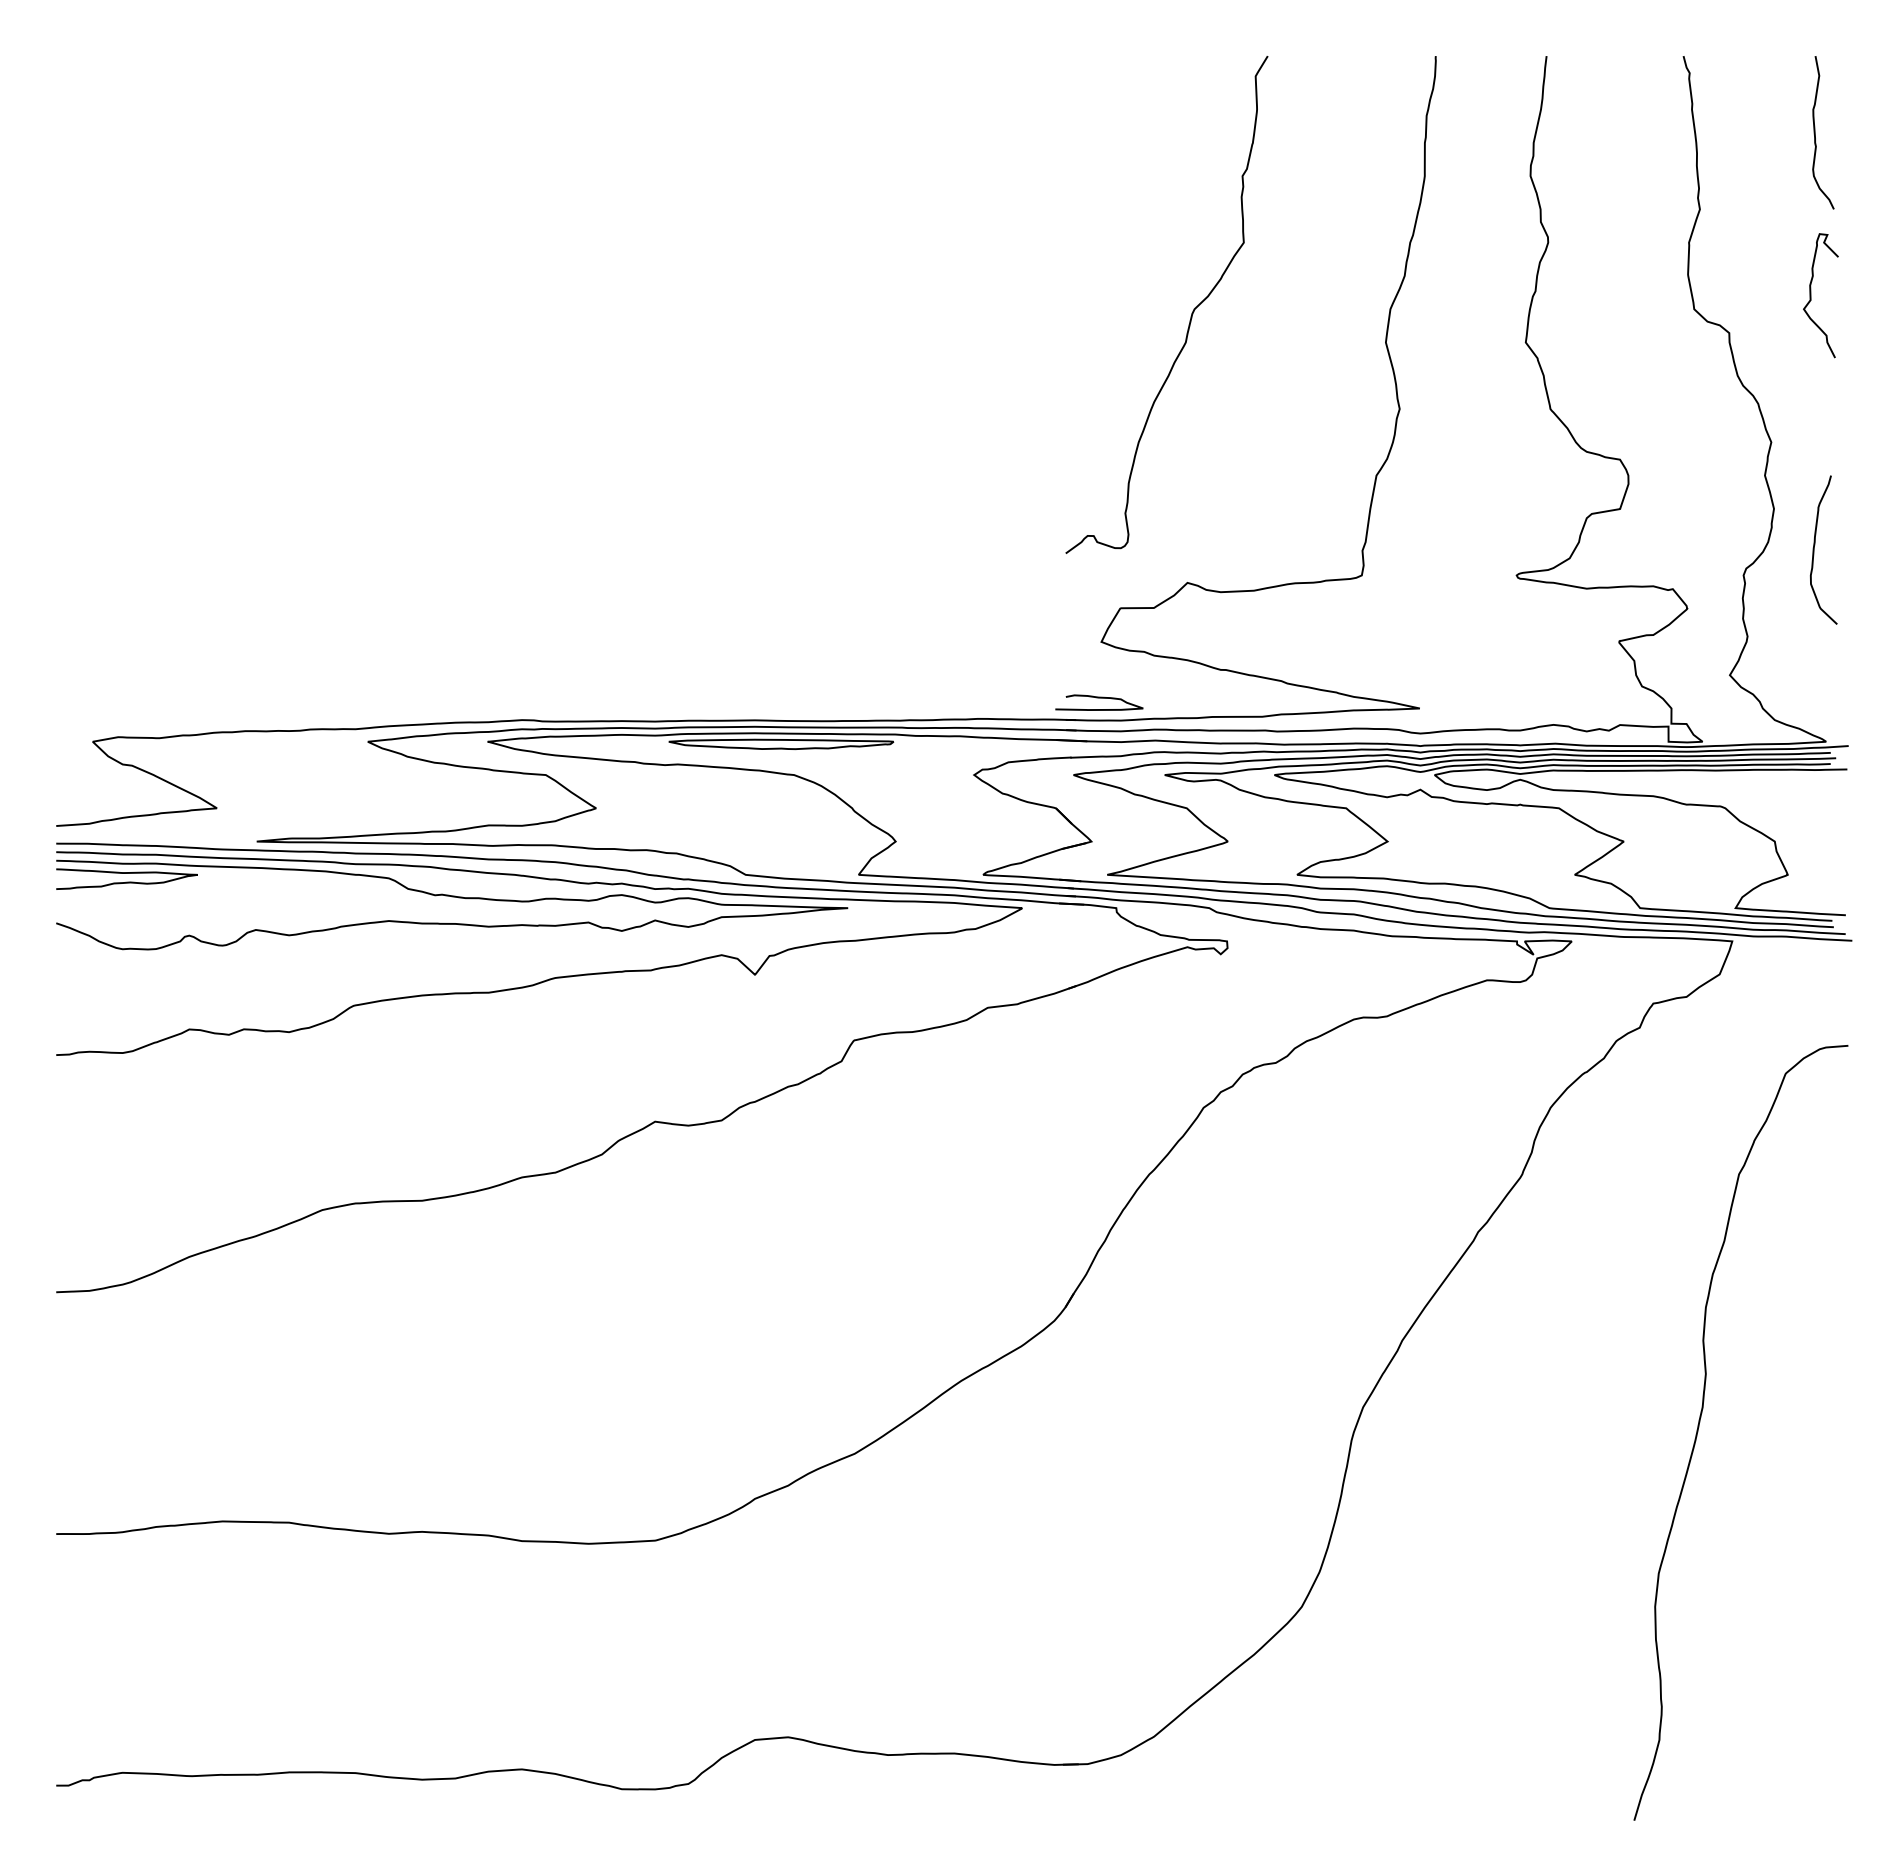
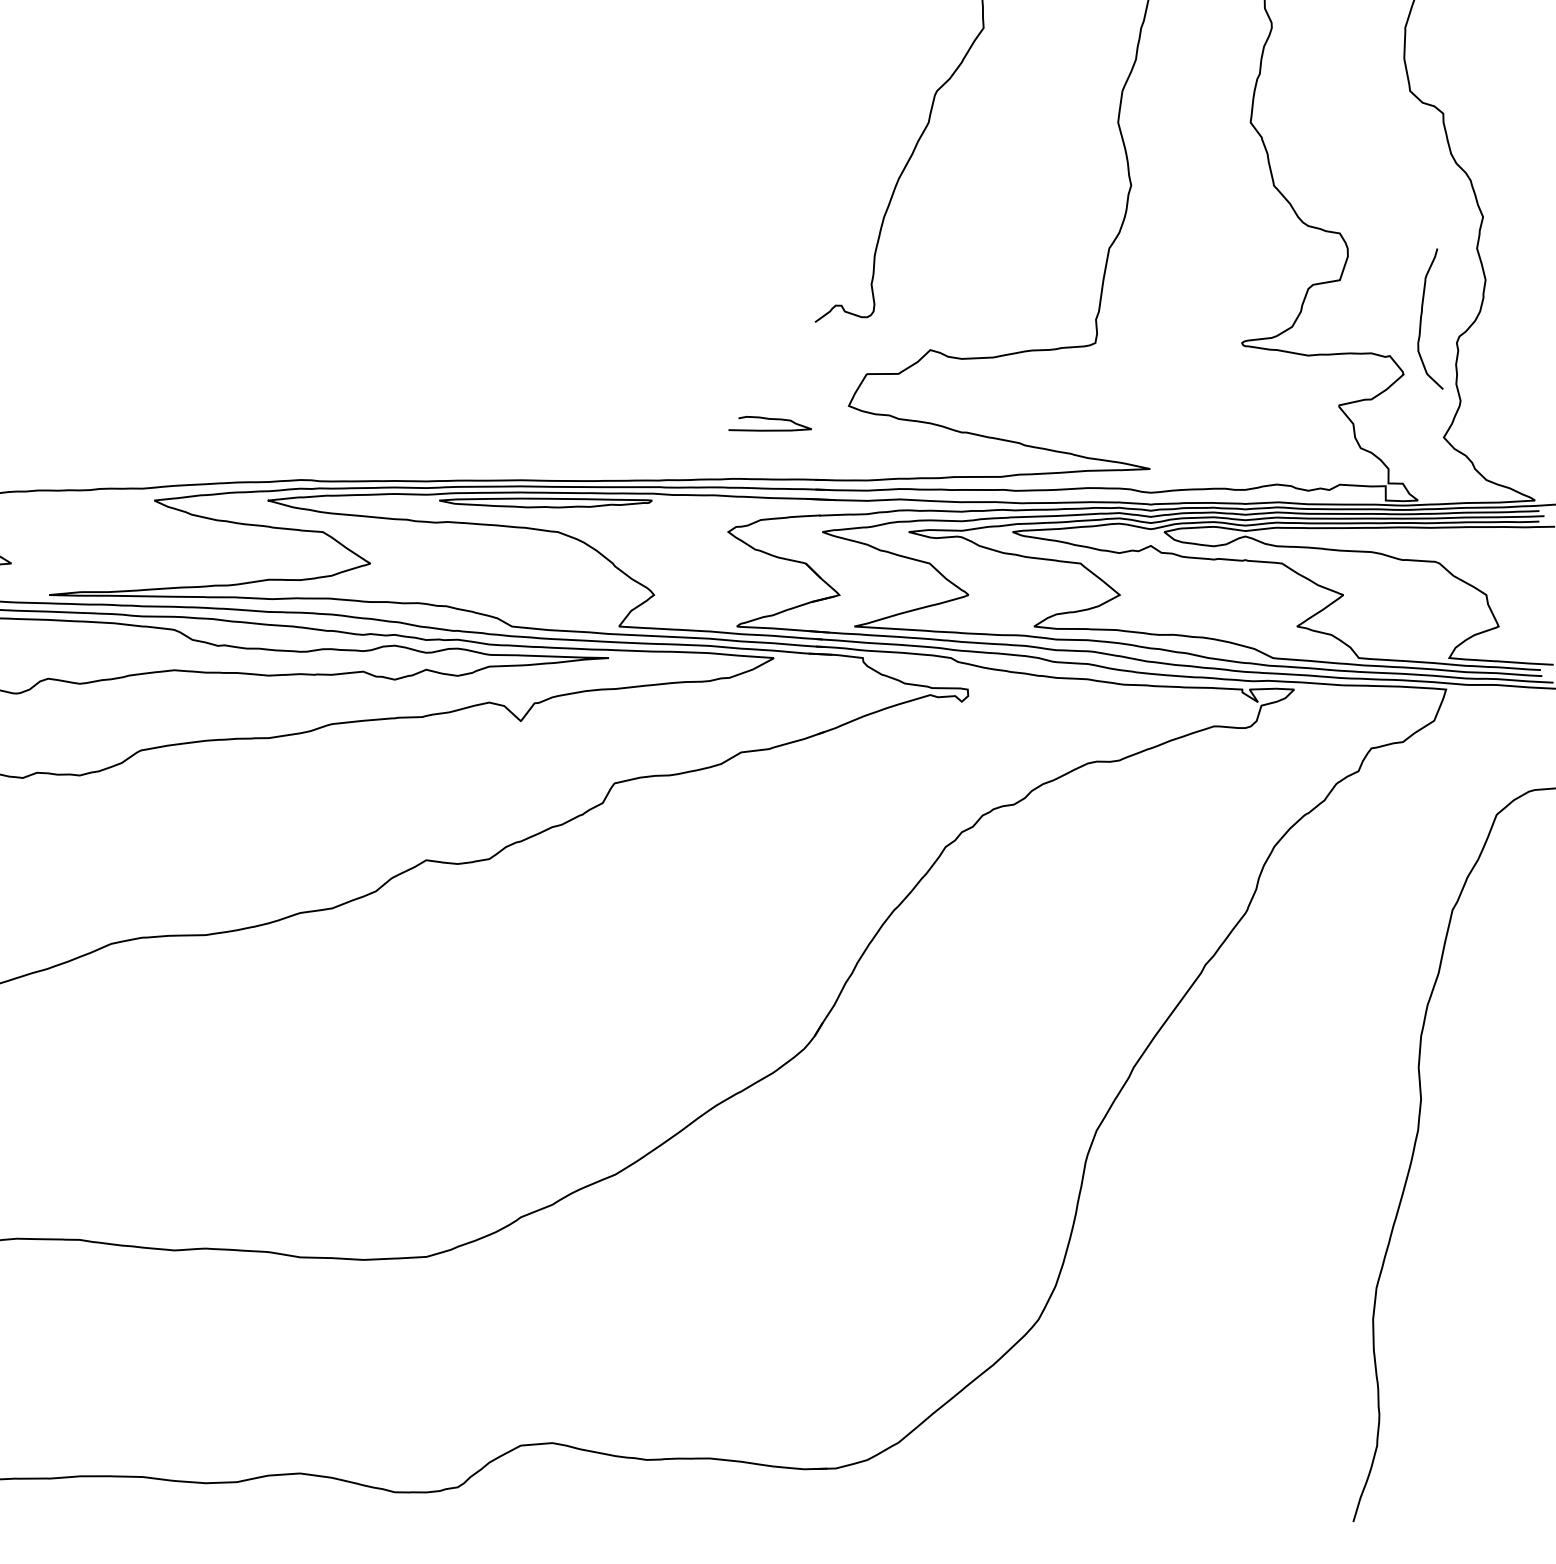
curve: (1811, 295) -> (1521, 78), removed
curve: (1815, 545) -> (1422, 314), moved
curve: (1099, 698) -> (770, 419), moved

